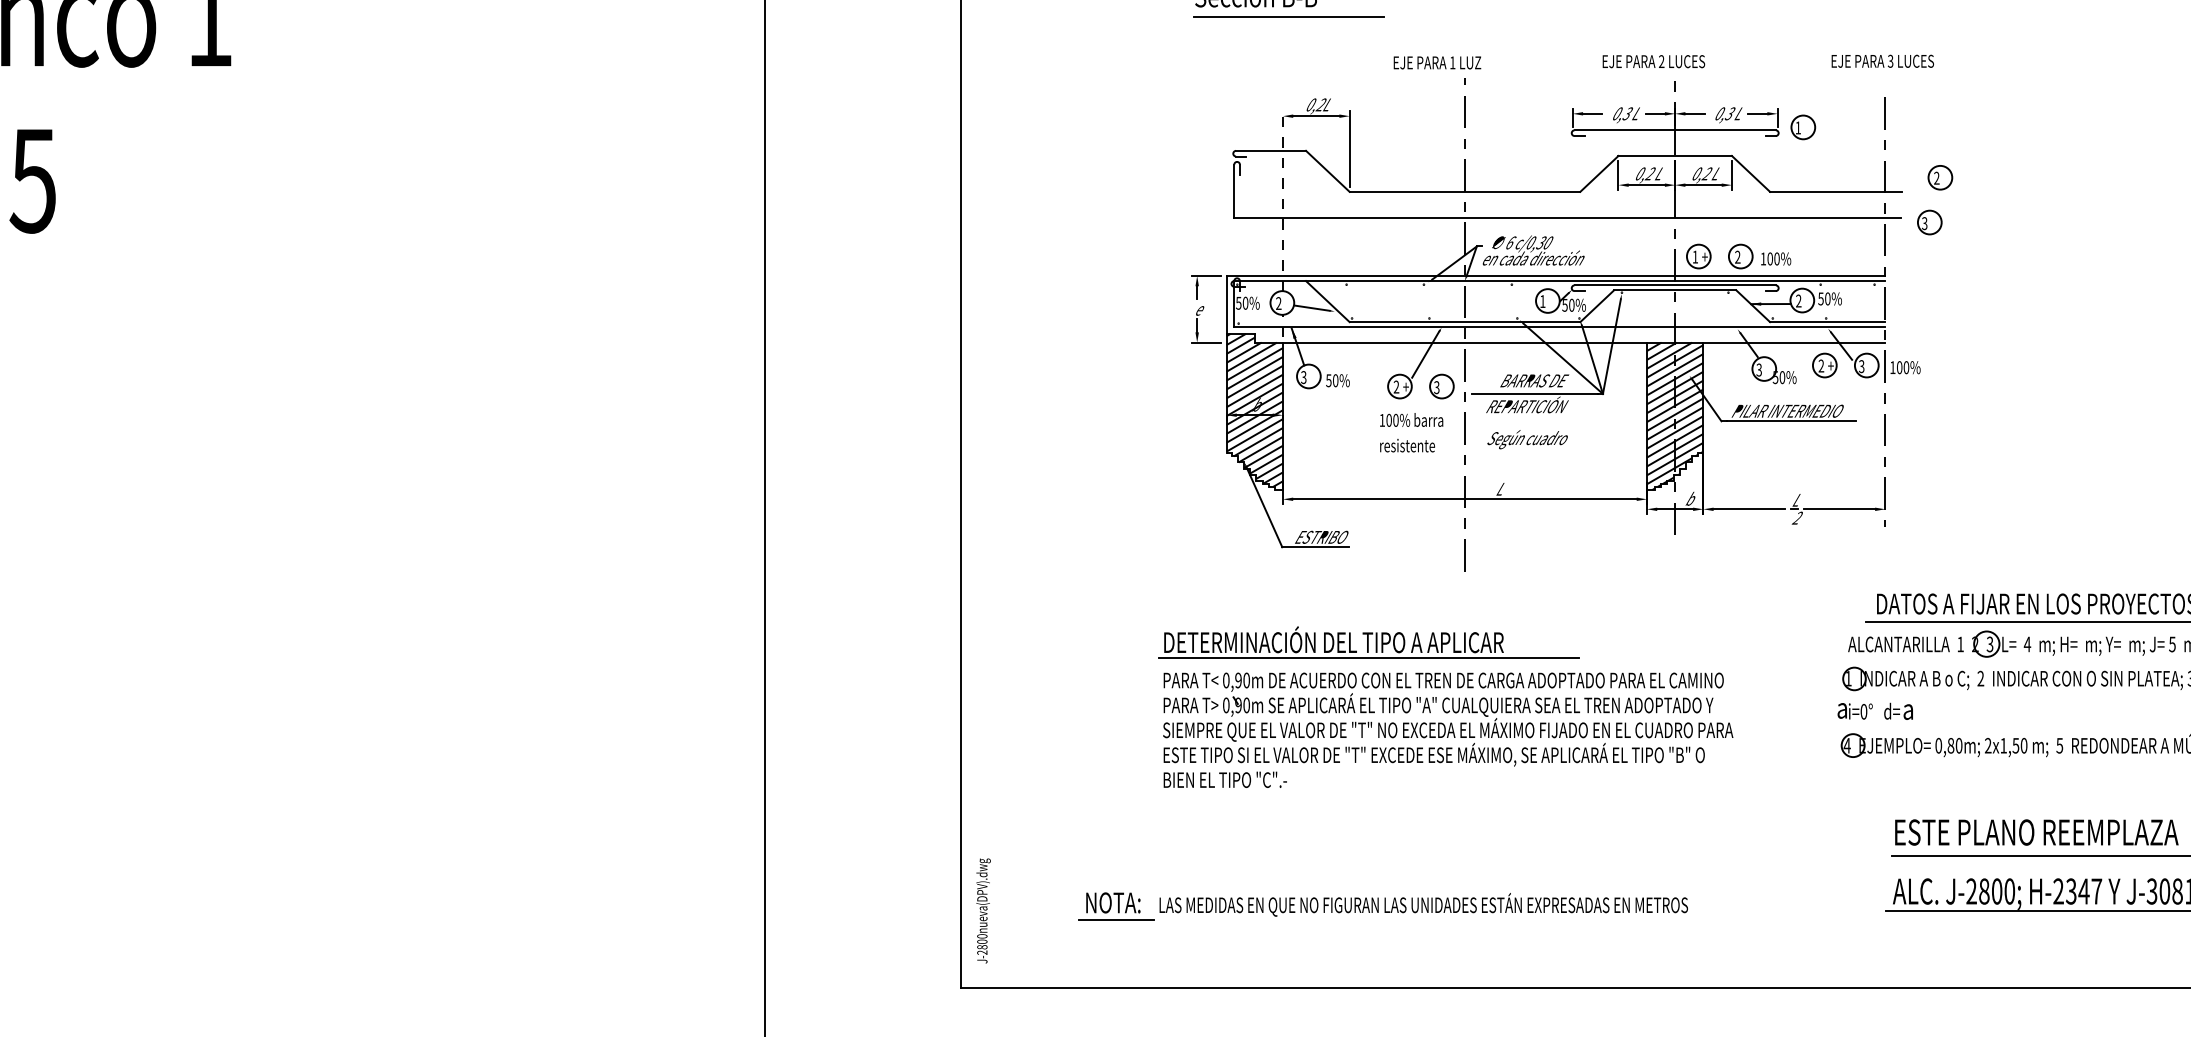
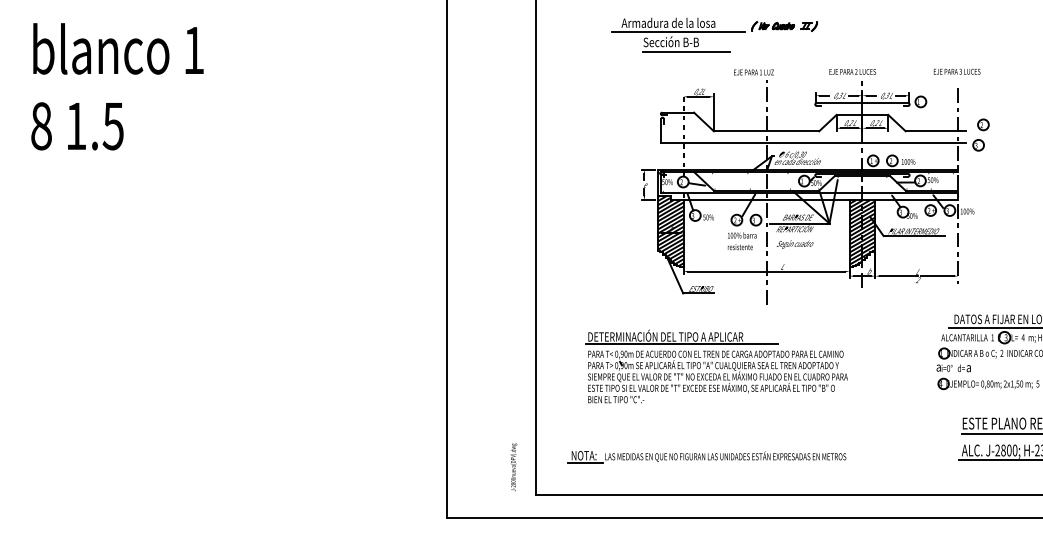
part: (1445, 707) -> (716, 366), moved
part: (1381, 906) -> (706, 457), moved
text: (982, 911) -> (513, 467), moved

